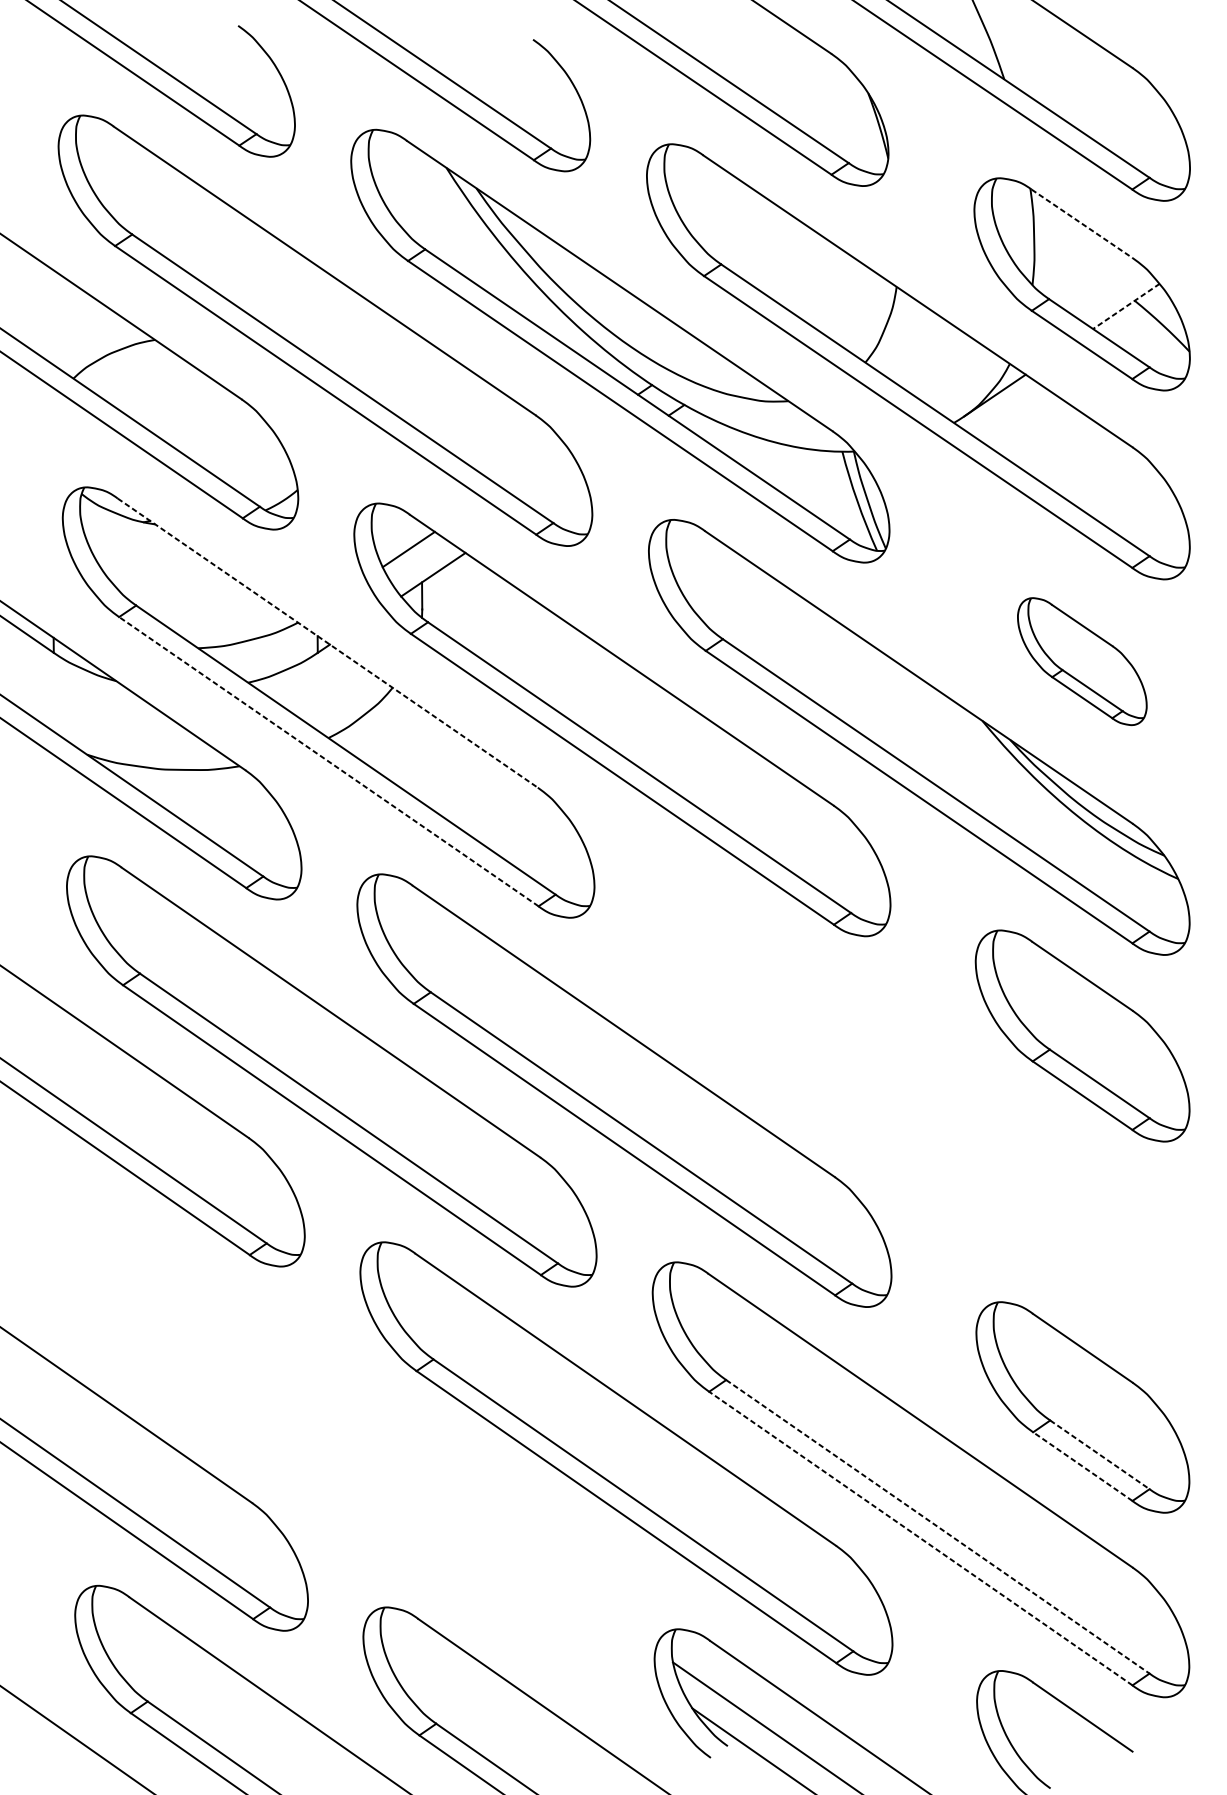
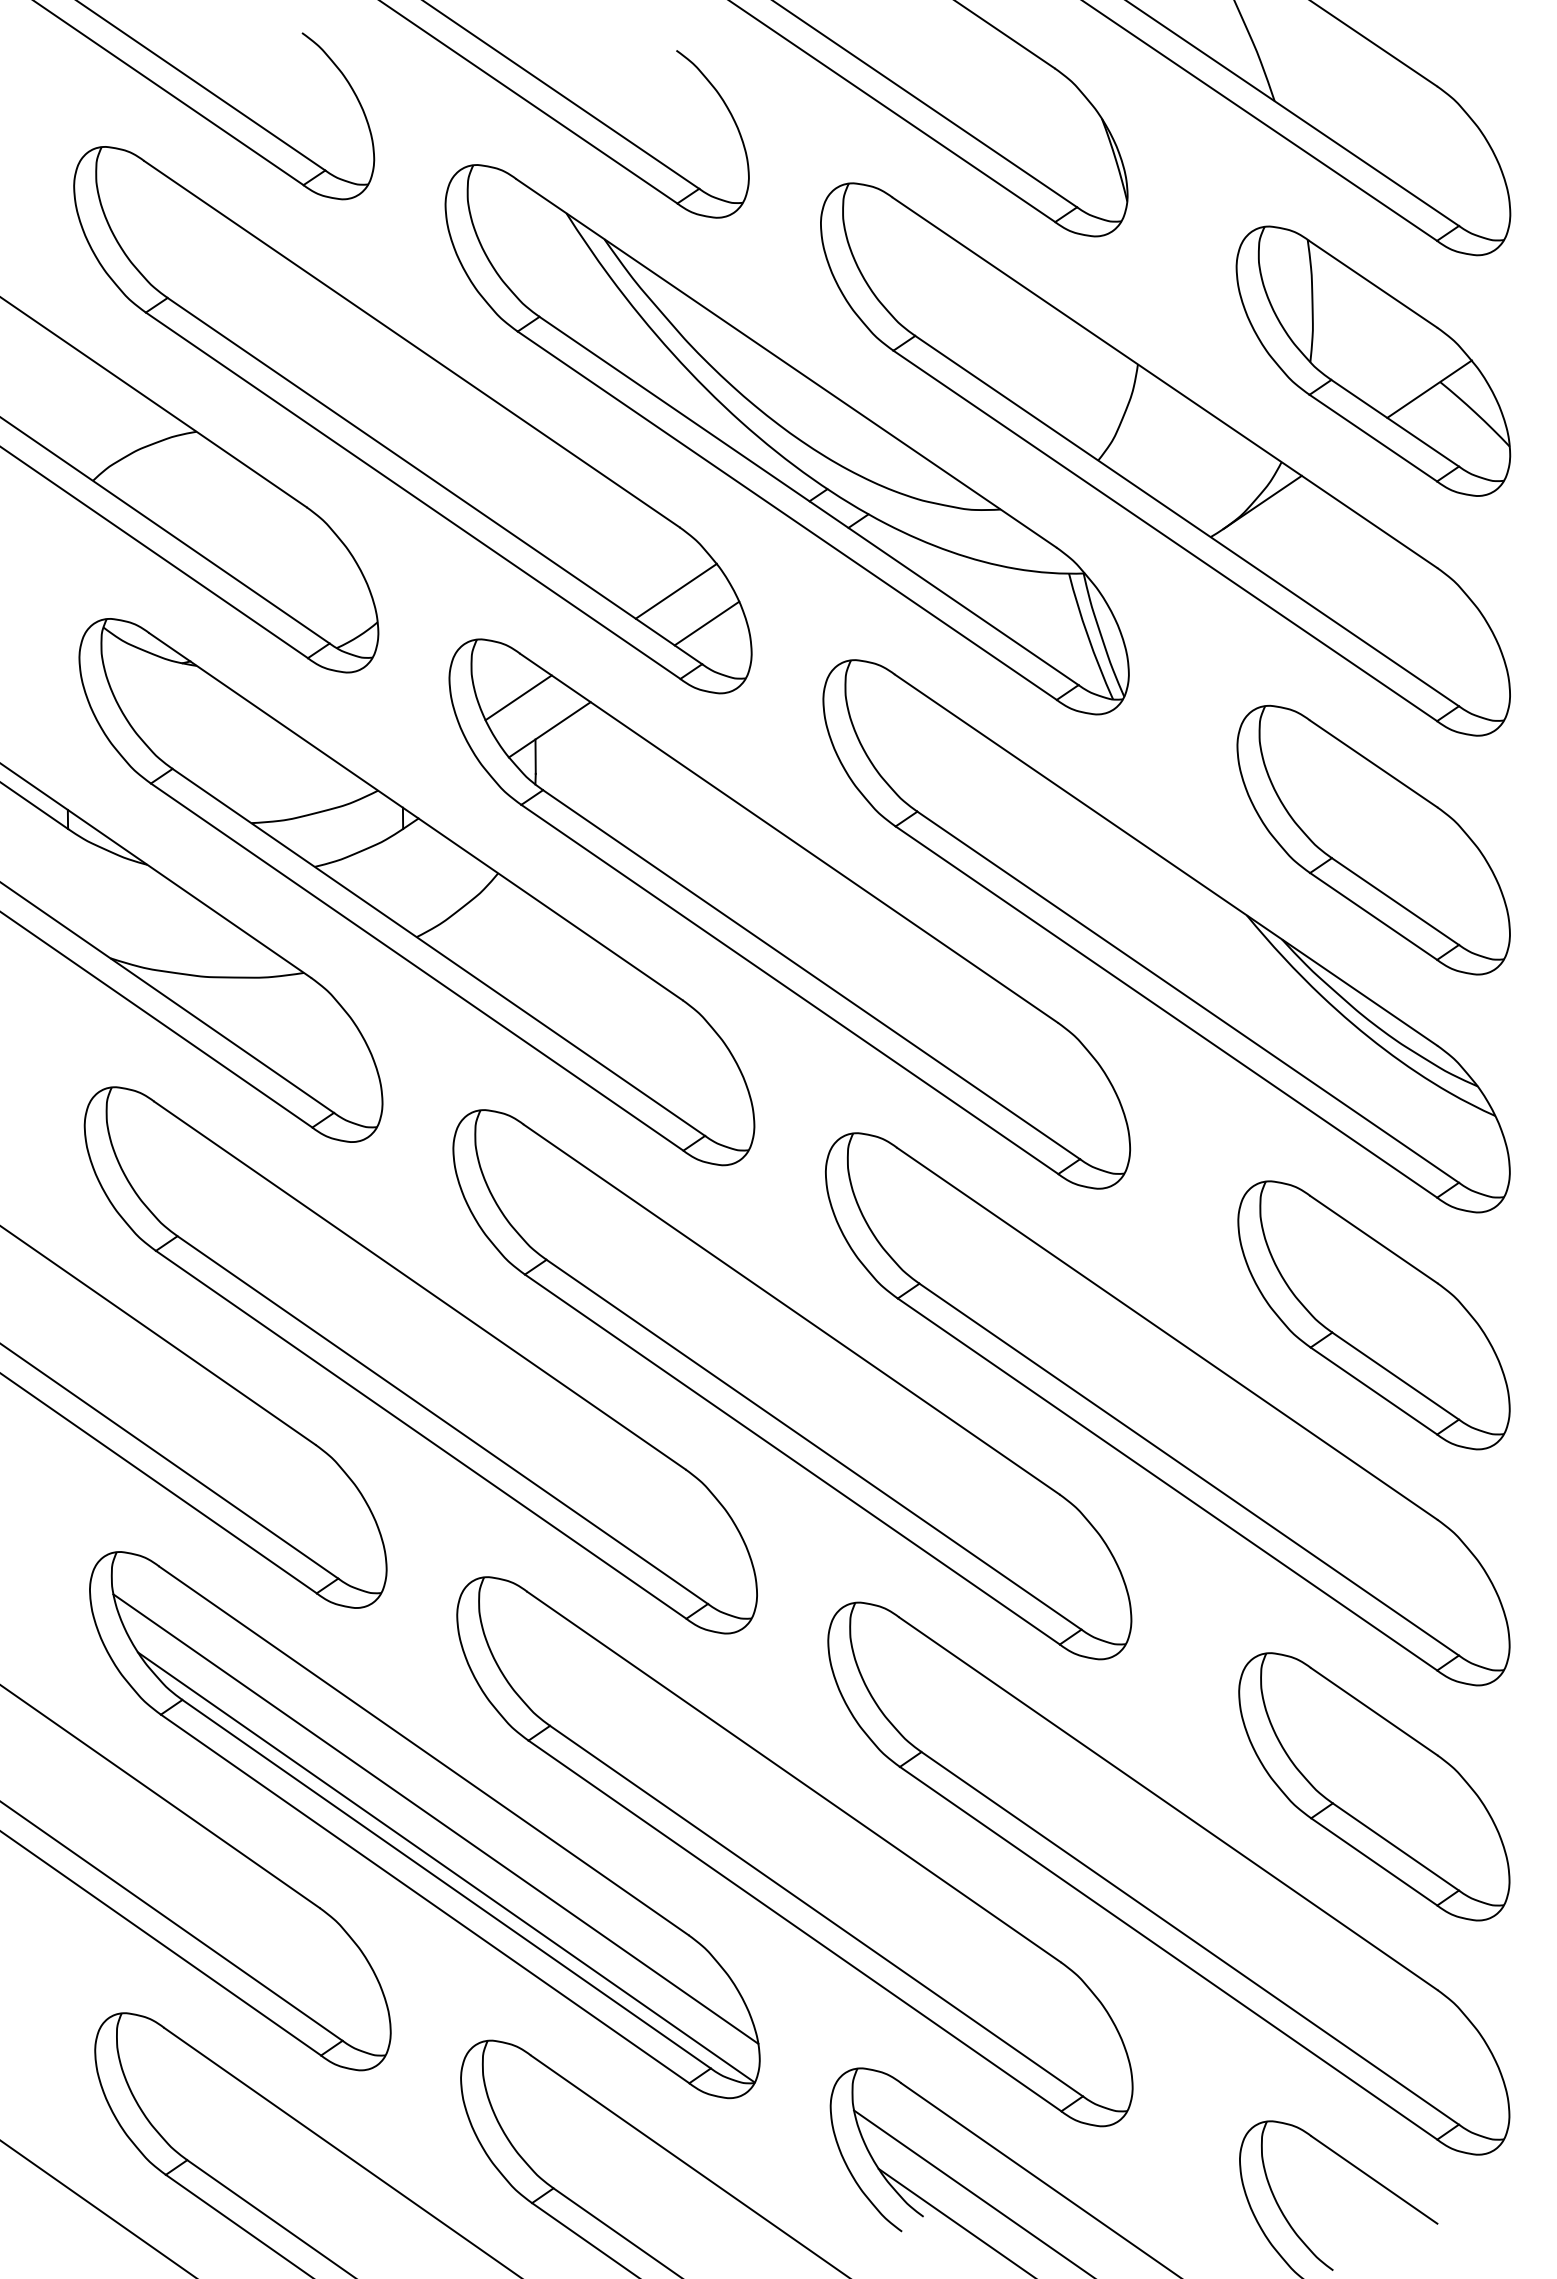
line: (1082, 223) -> (1373, 284), dashed -> solid
line: (1126, 306) -> (1429, 389), dashed -> solid
line: (532, 464) -> (675, 590), added
line: (556, 490) -> (706, 623), added
line: (327, 643) -> (415, 816), dashed -> solid
part: (1082, 661) -> (1373, 839), size x1.67
line: (328, 761) -> (416, 966), dashed -> solid
part: (919, 1110) -> (1167, 1409), added
part: (334, 1437) -> (424, 1825), added
line: (1099, 1454) -> (1395, 1846), dashed -> solid
line: (1083, 1466) -> (1374, 1861), dashed -> solid
line: (938, 1526) -> (1190, 1938), dashed -> solid
line: (920, 1538) -> (1168, 1953), dashed -> solid

